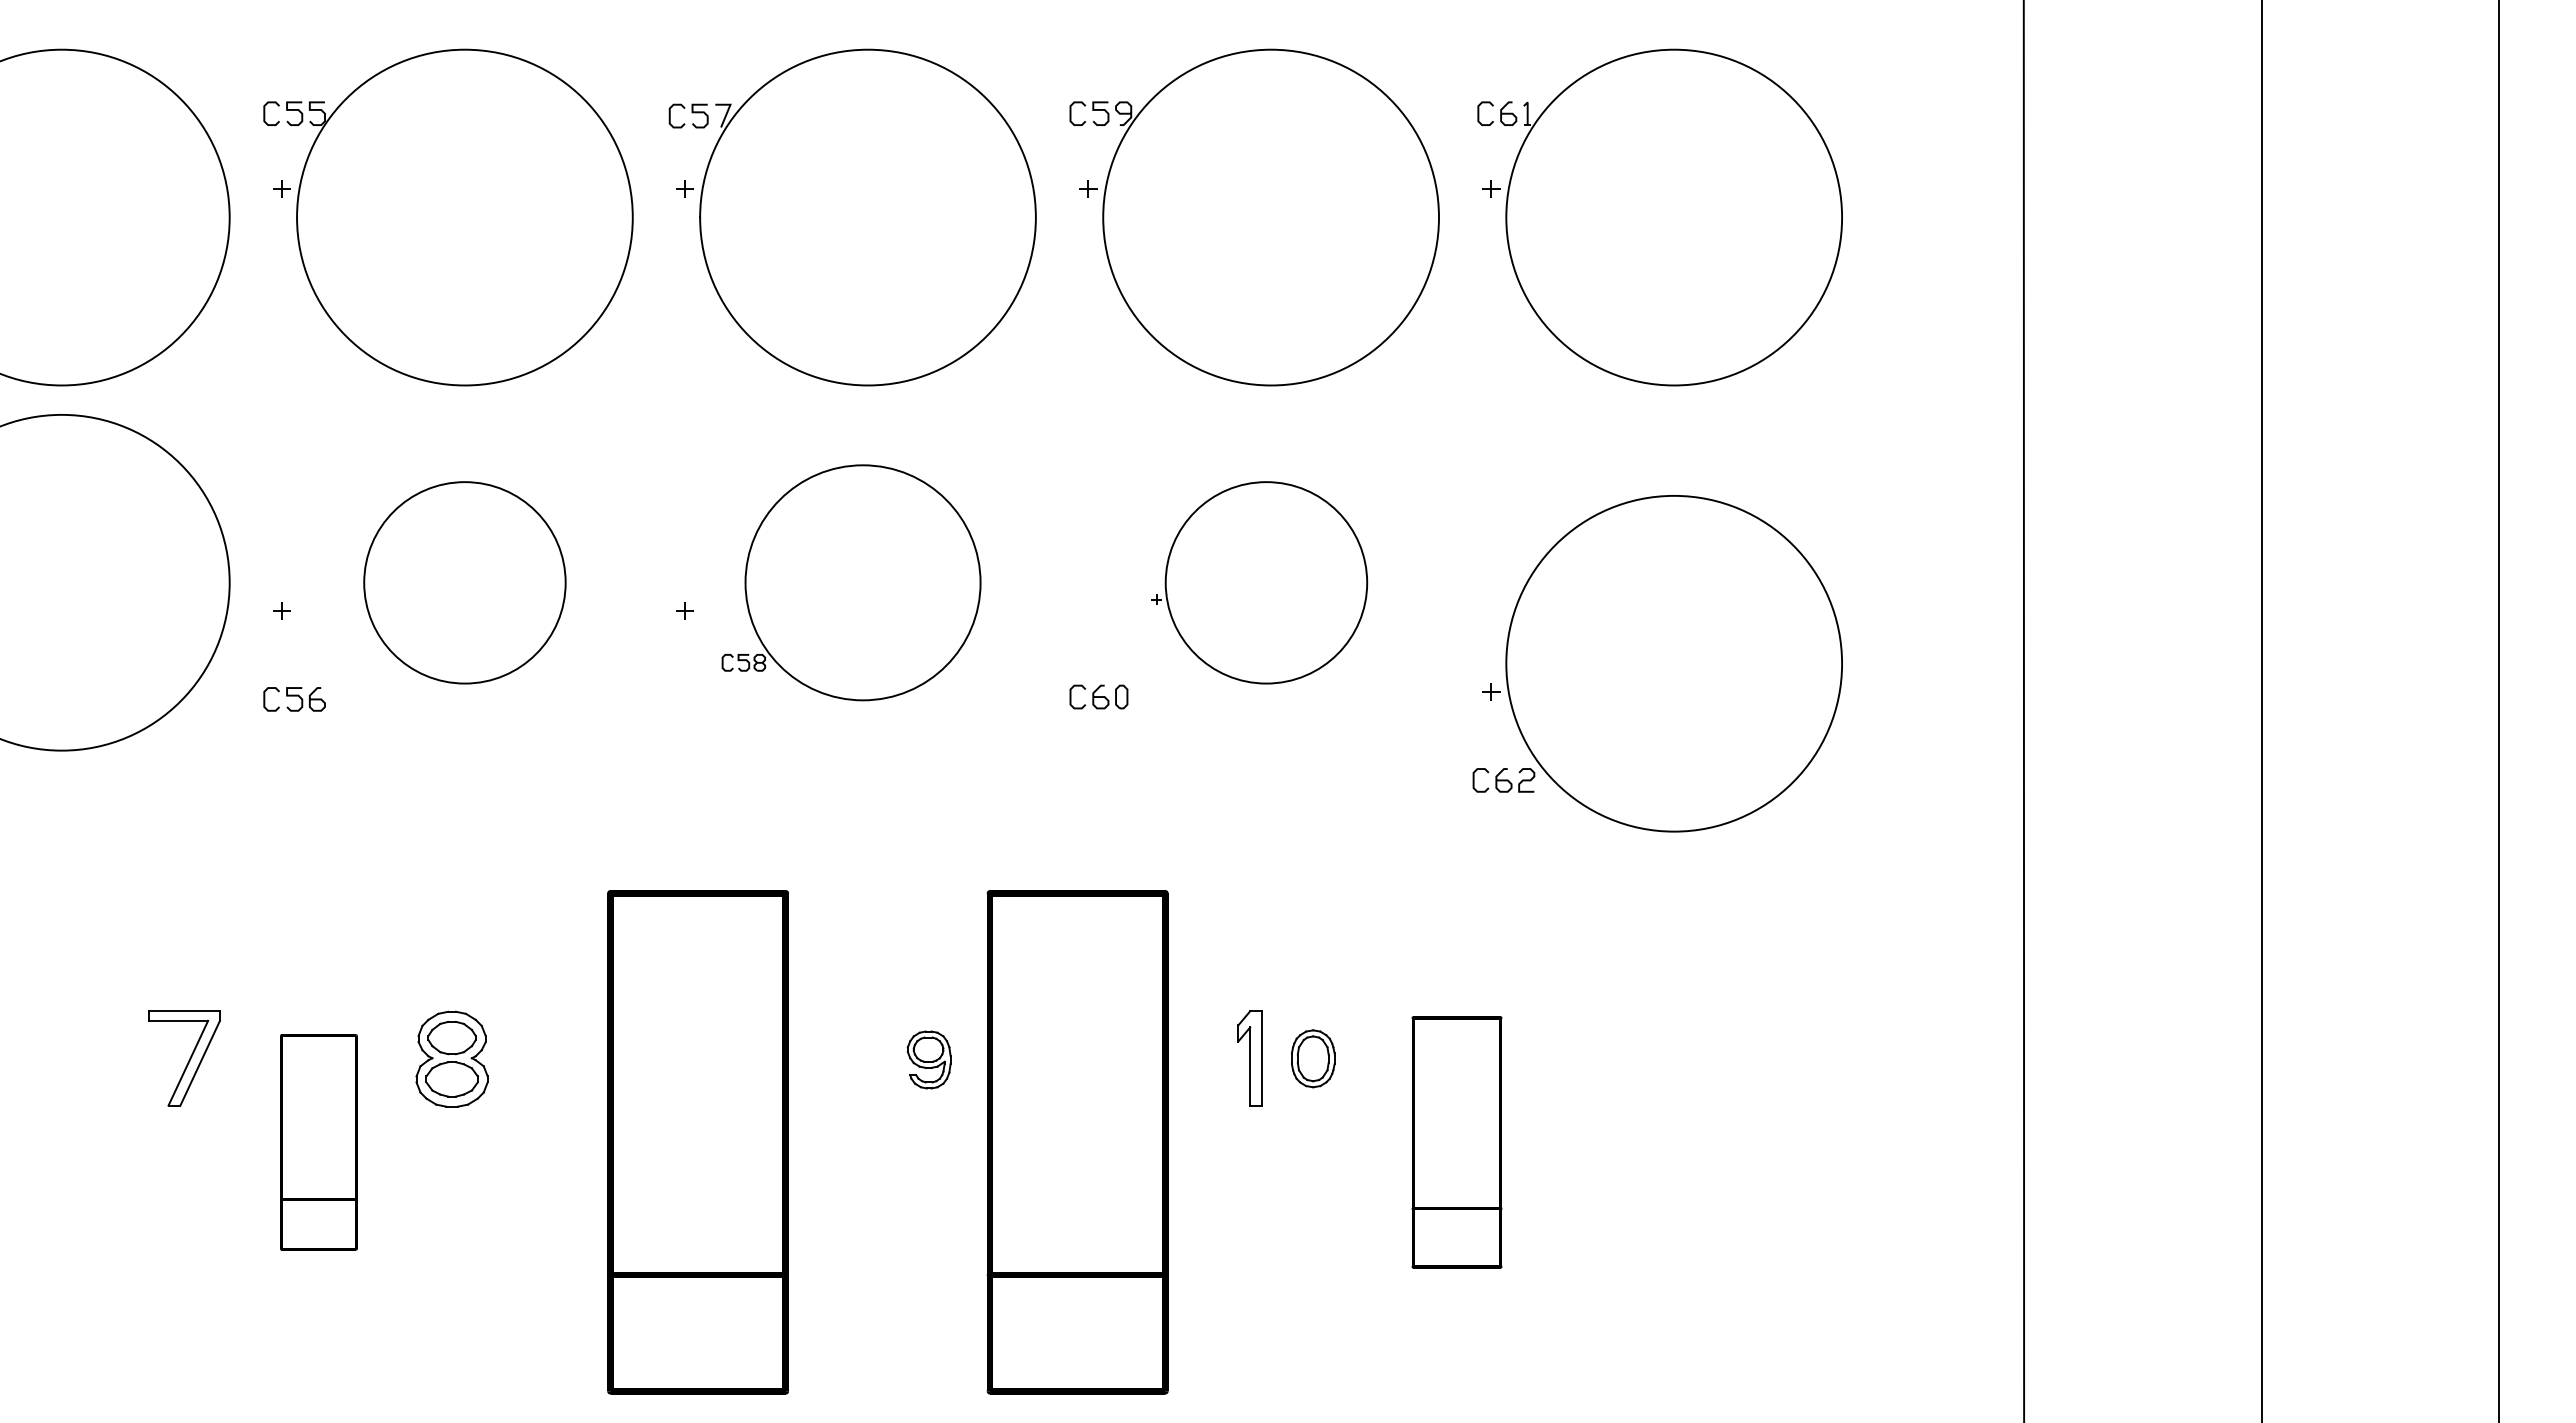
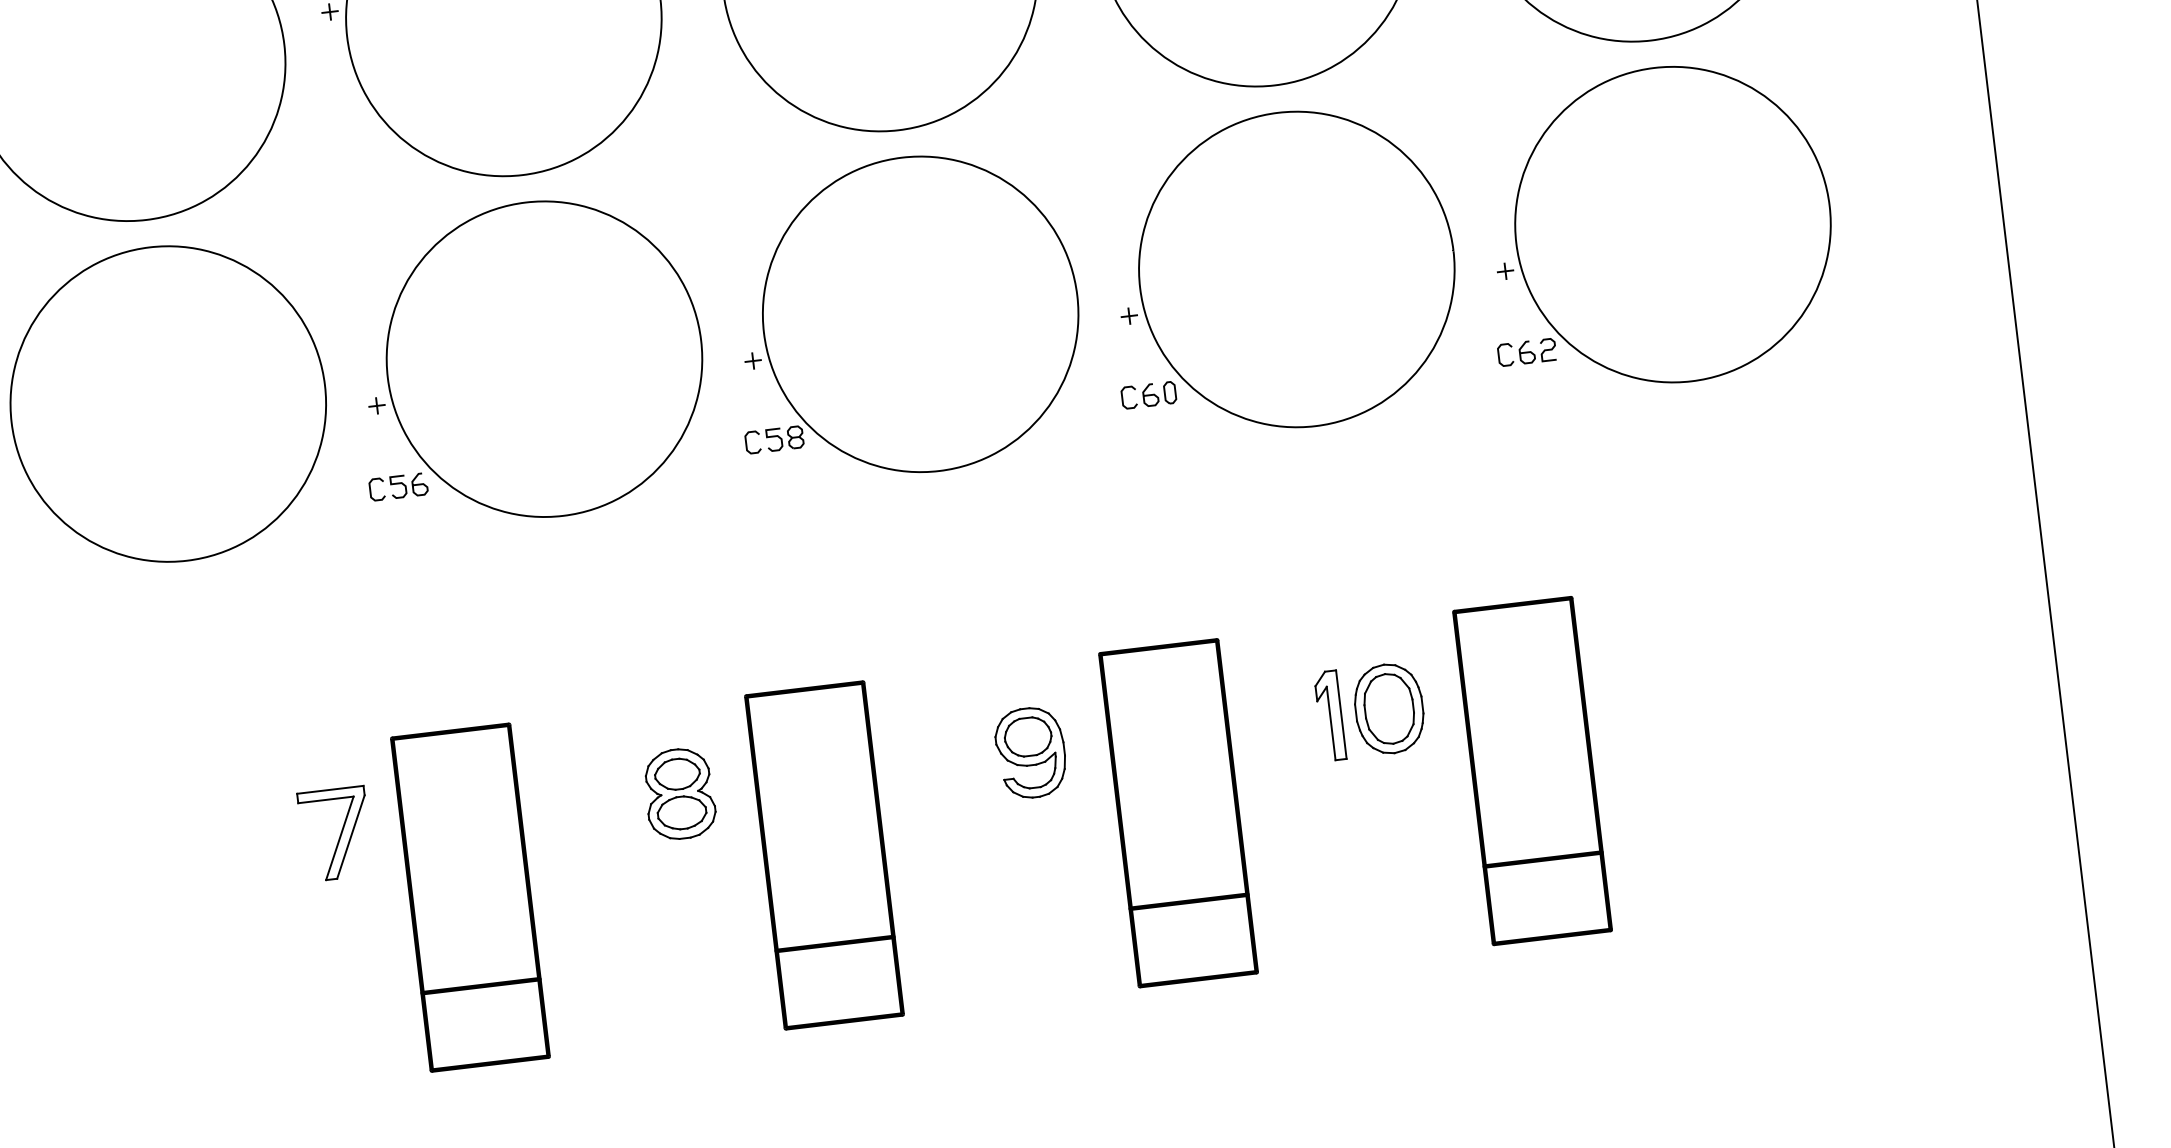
part: (464, 582) -> (544, 359), size x1.67
part: (851, 582) -> (905, 315), size x1.43
part: (1259, 582) -> (1285, 270), size x1.67
part: (1657, 663) -> (1657, 226), moved
part: (451, 1058) -> (679, 793), moved
part: (1312, 1058) -> (1388, 708), size x1.67
part: (928, 1059) -> (1030, 752), size x1.67
part: (318, 1142) -> (470, 897), size x1.67
part: (698, 1142) -> (824, 855), size x0.71
part: (1077, 1142) -> (1178, 813), size x0.71
part: (1456, 1142) -> (1532, 771), size x1.43

